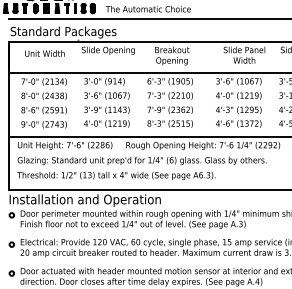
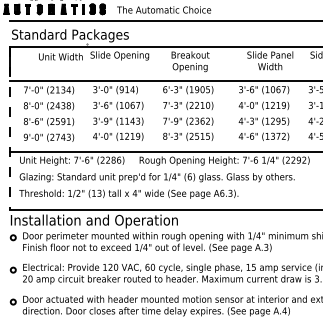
text: (44, 53) -> (60, 56), moved
line: (9, 116) -> (10, 128), solid -> dashed

